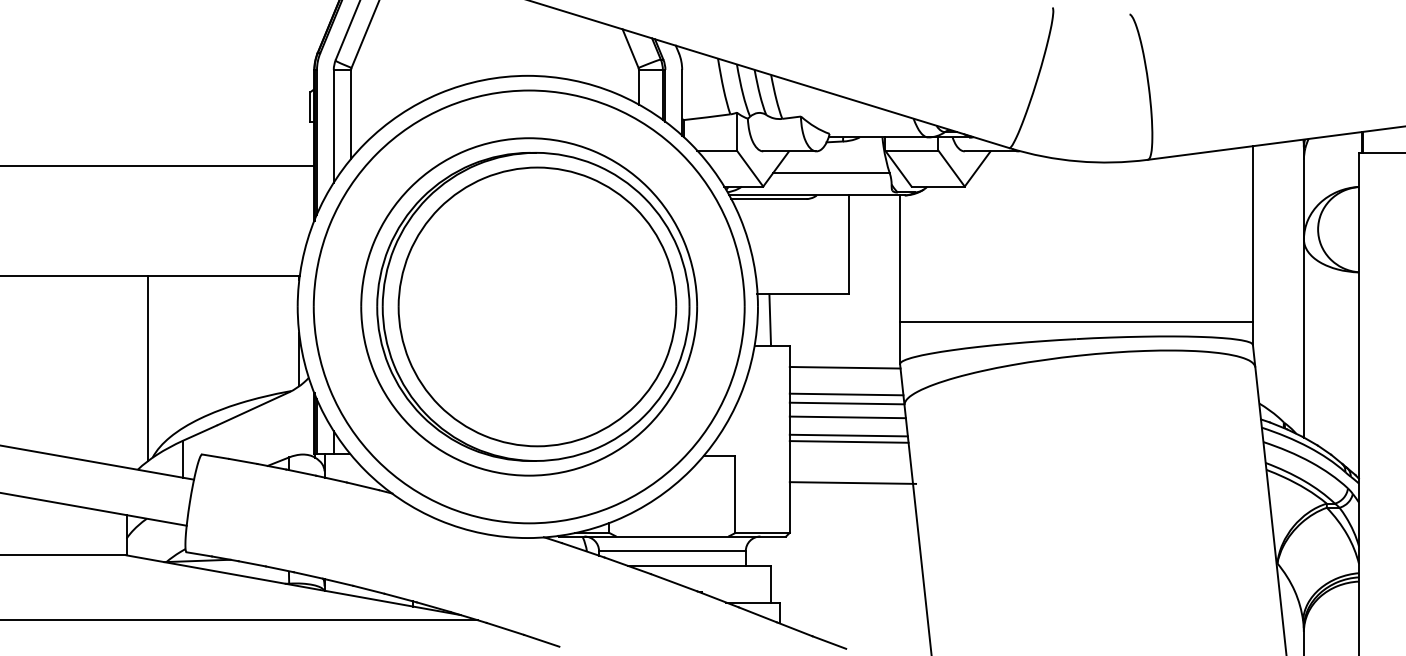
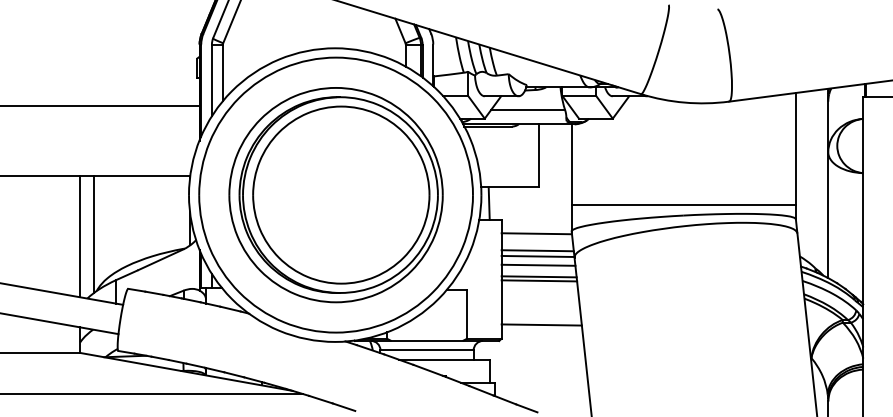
line: (126, 372) -> (80, 236), added
line: (852, 482) -> (541, 324), moved

